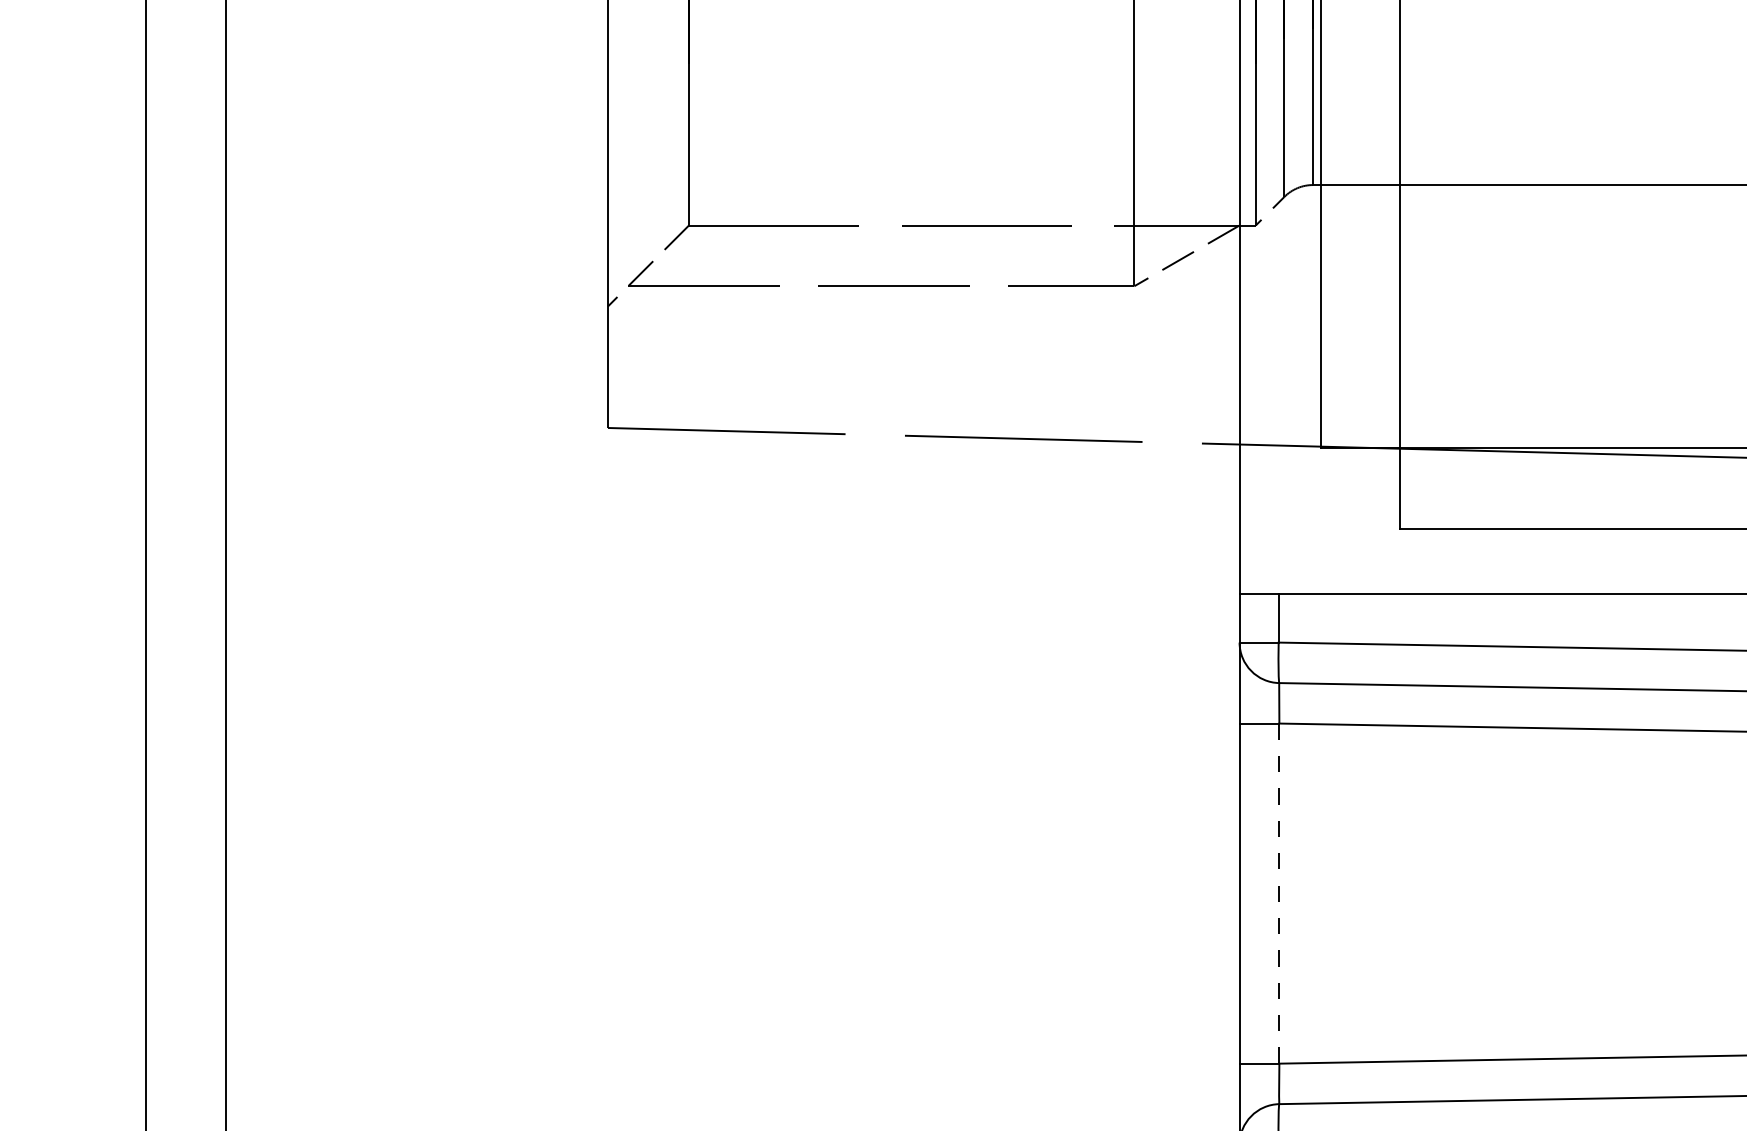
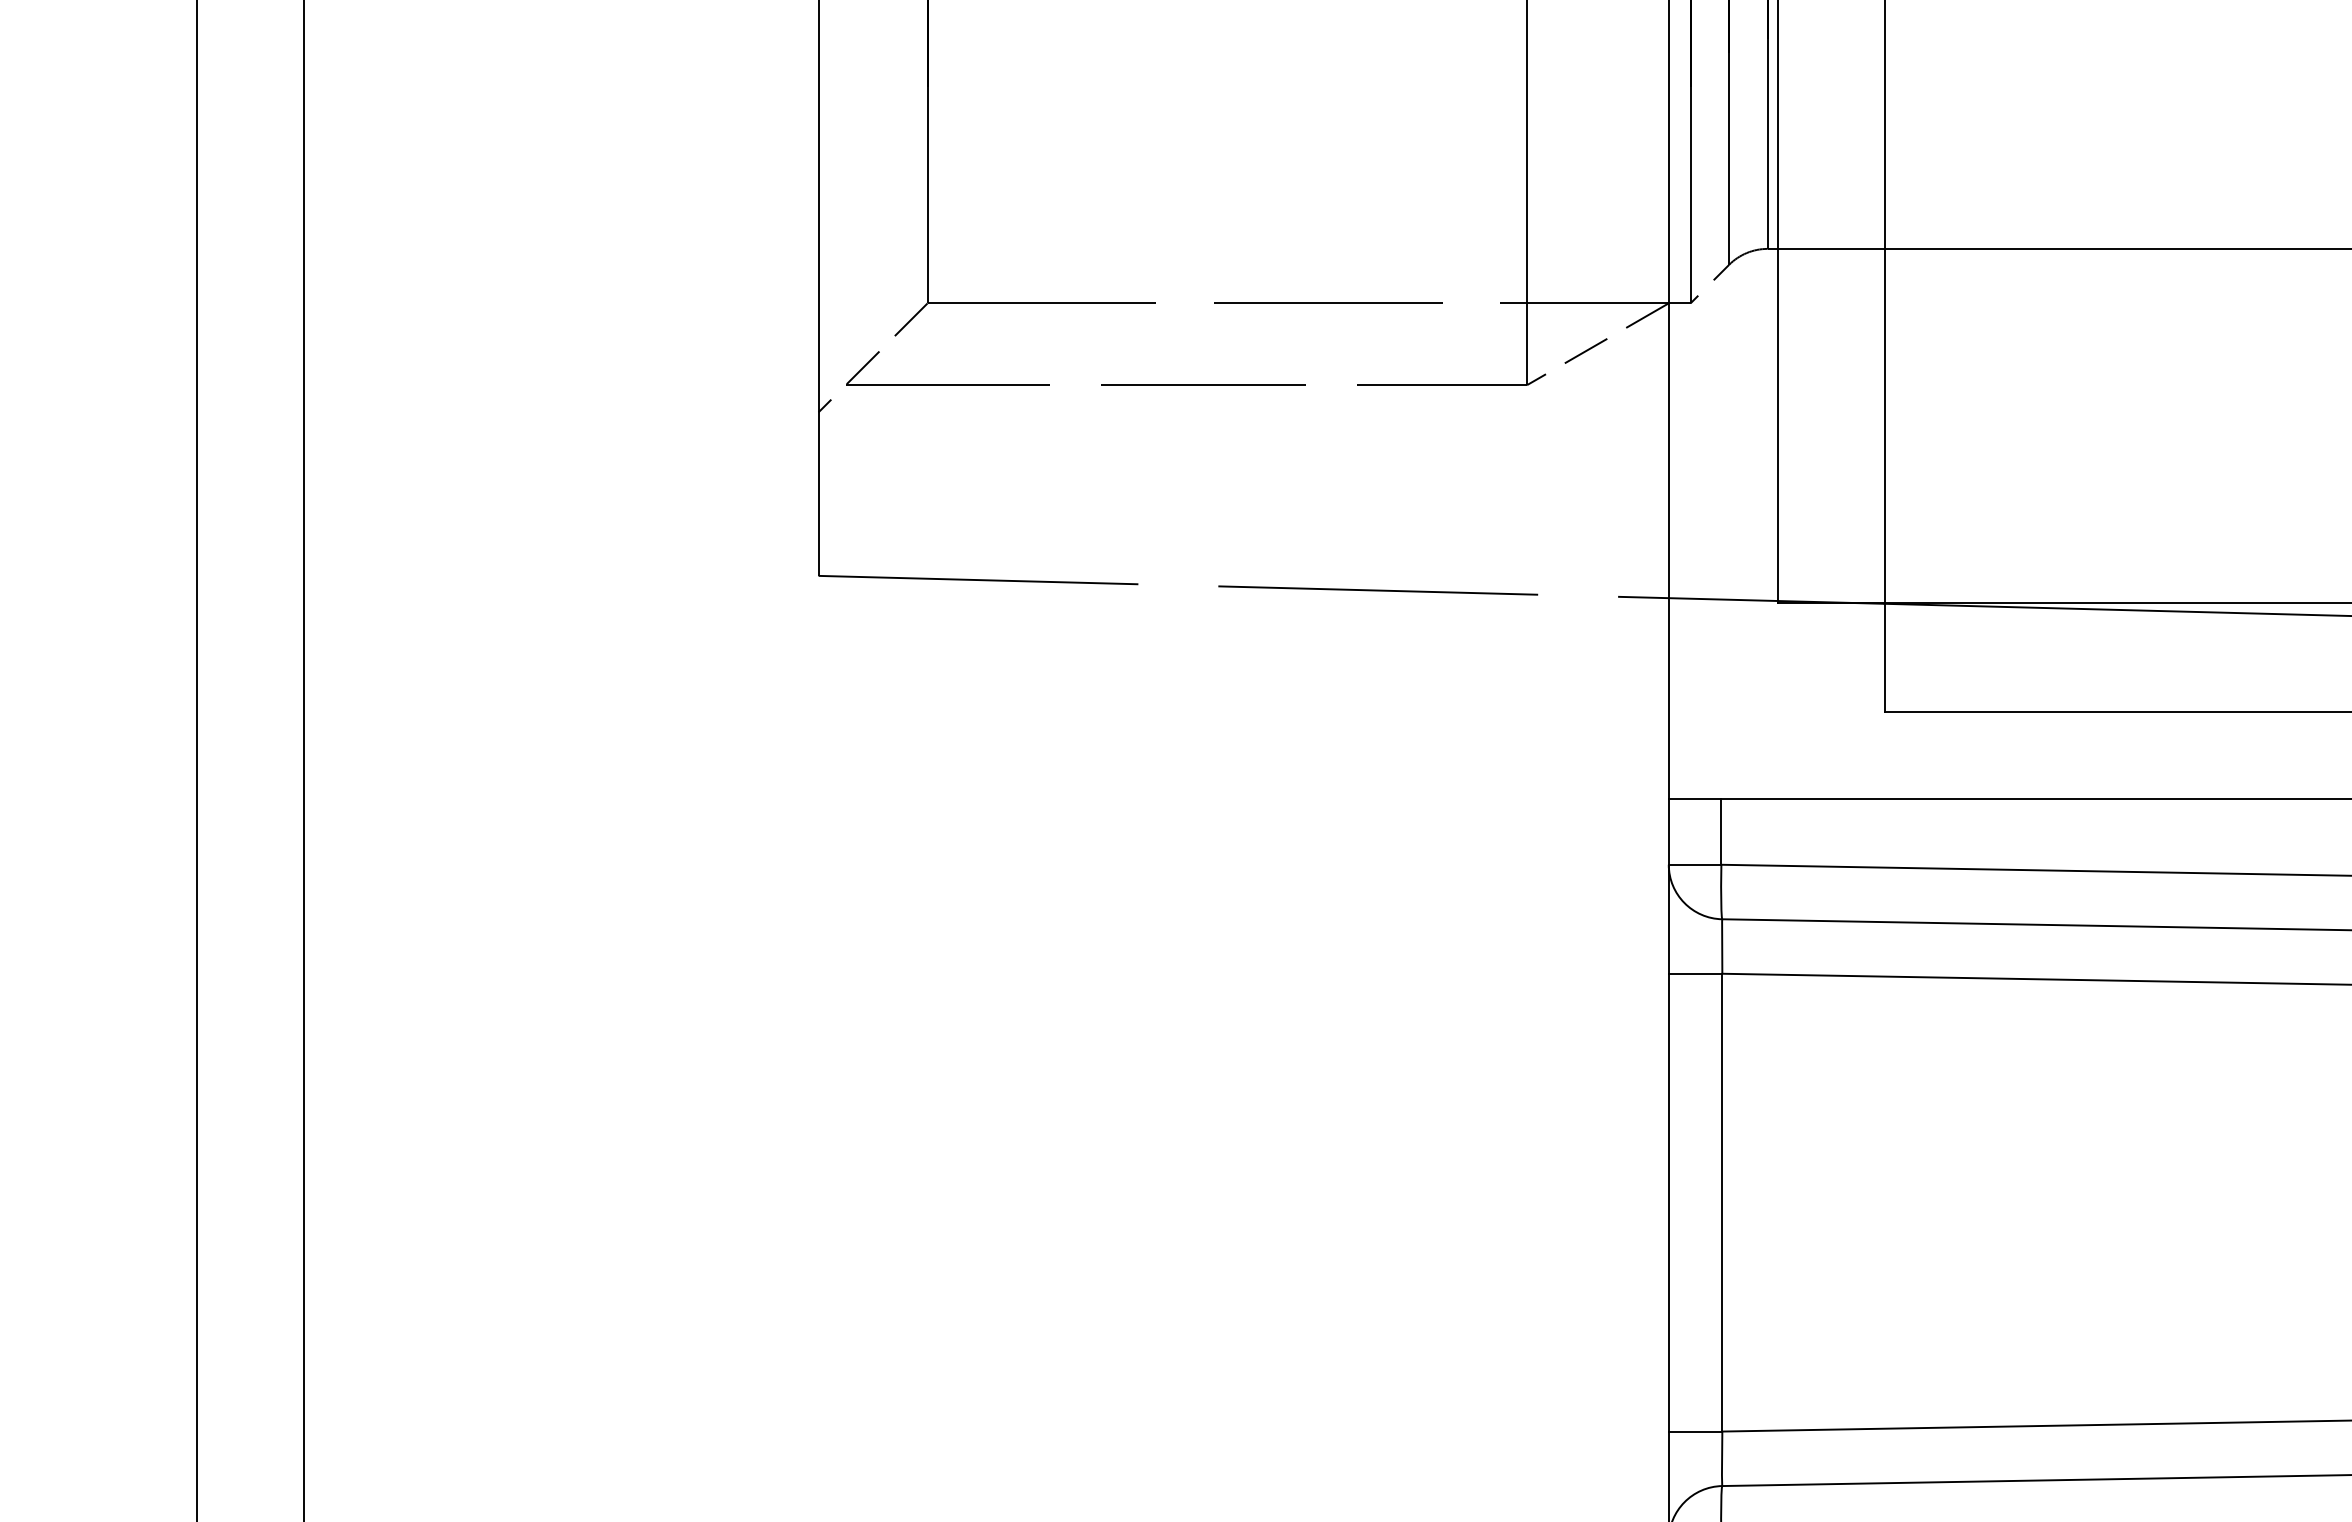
line: (1279, 893) -> (1722, 1202), dashed -> solid

